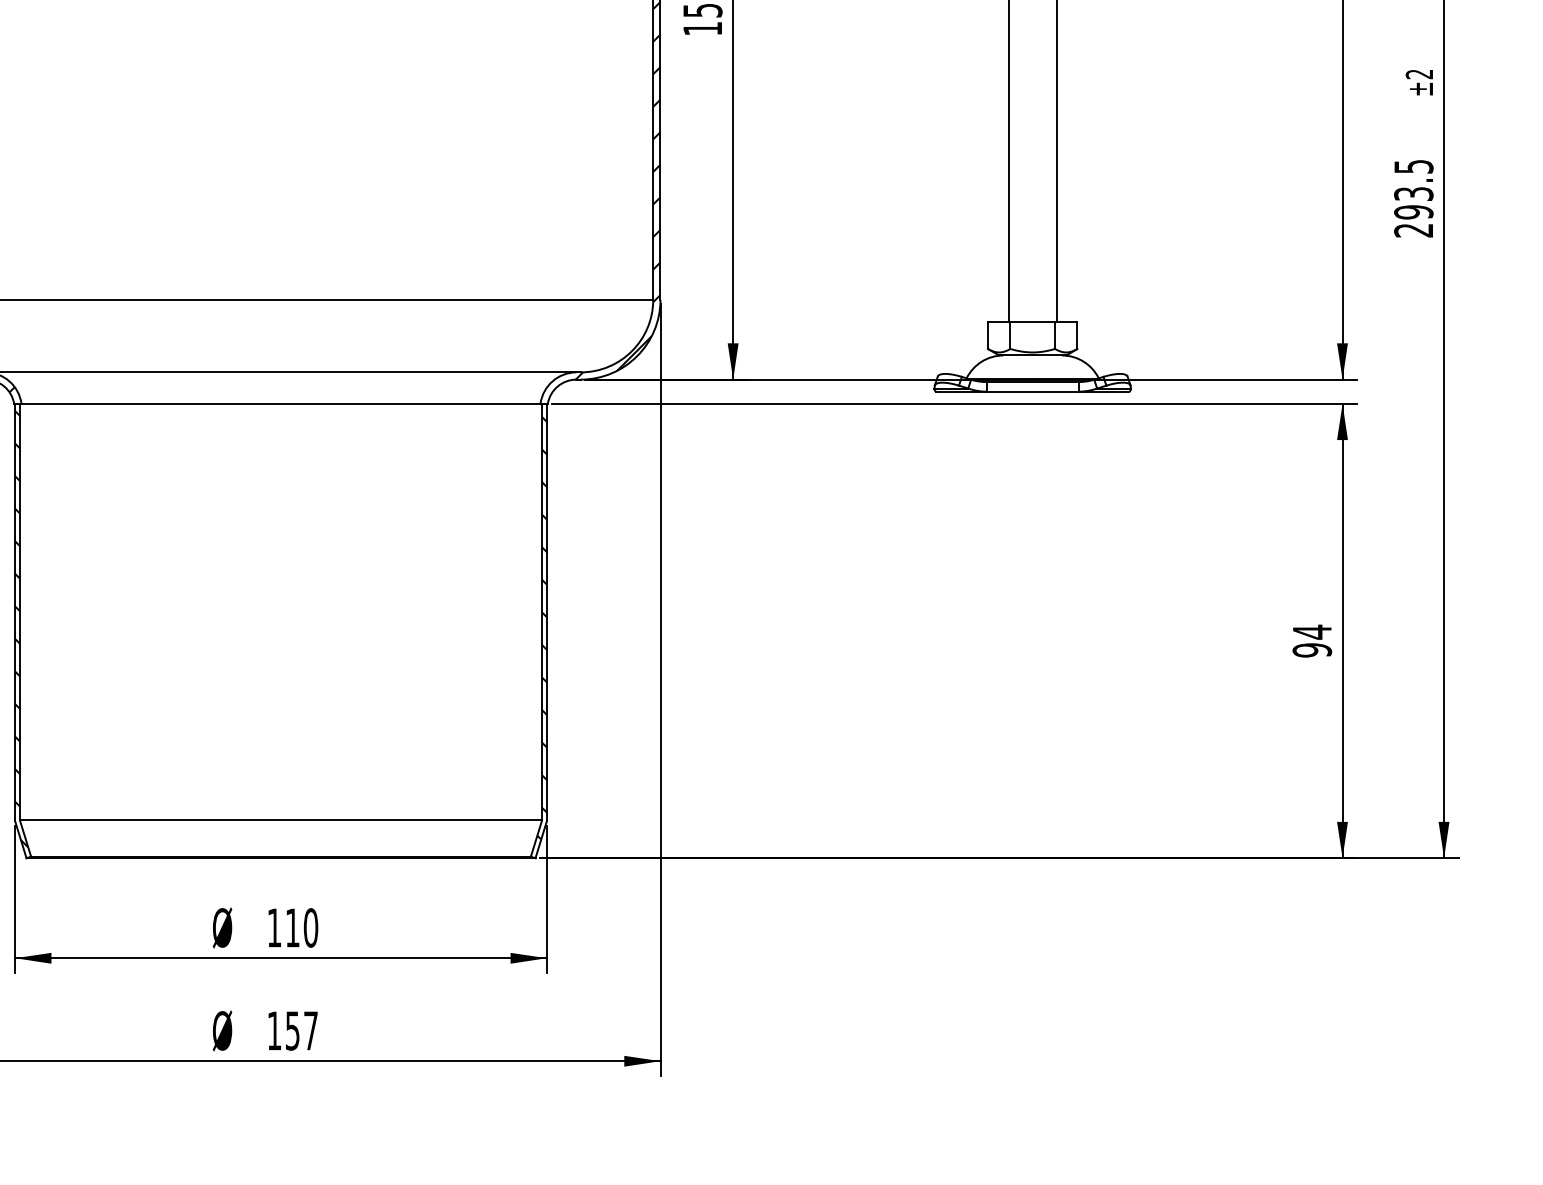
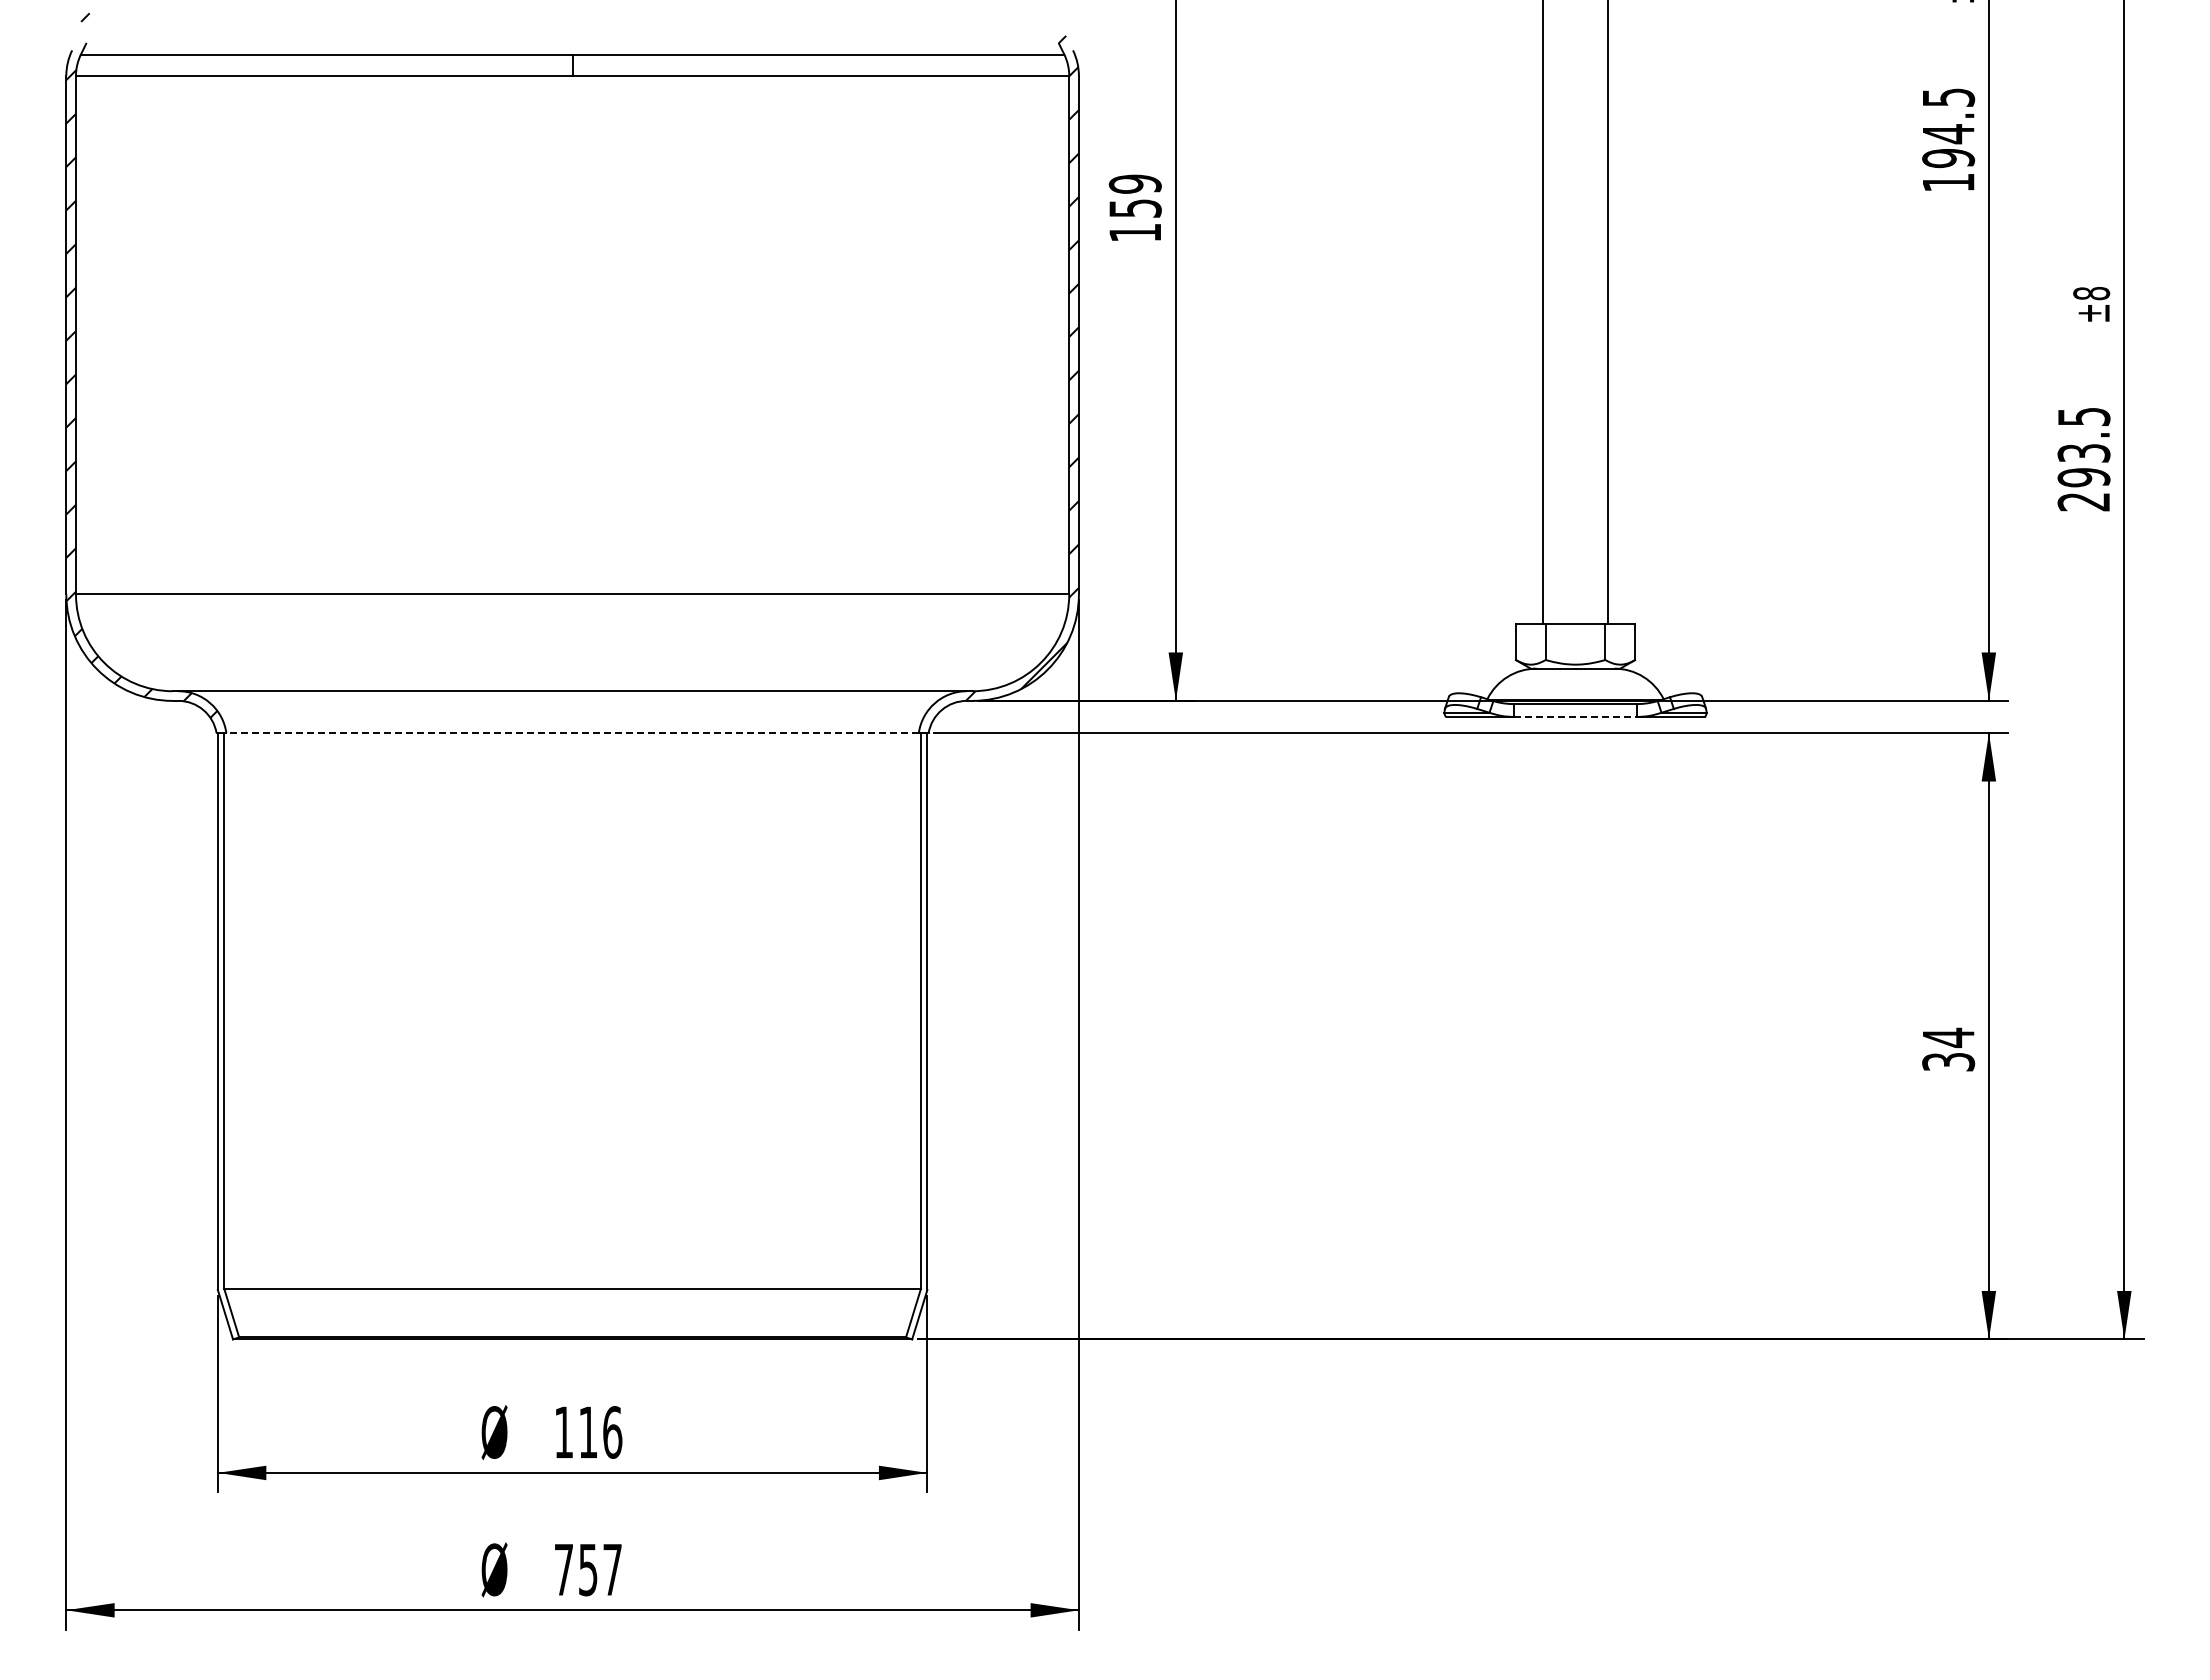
text: (1419, 74) -> (2091, 293), ±2 -> ±8
line: (1033, 392) -> (1576, 717), solid -> dashed
line: (280, 404) -> (572, 733), solid -> dashed
hatch: (21, 628) -> (226, 1033), removed
hatch: (541, 628) -> (920, 1032), removed
text: (1312, 649) -> (1948, 1061), 94 -> 34
text: (310, 927) -> (612, 1432), 110 -> 116
text: (274, 1030) -> (563, 1569), 157 -> 757

